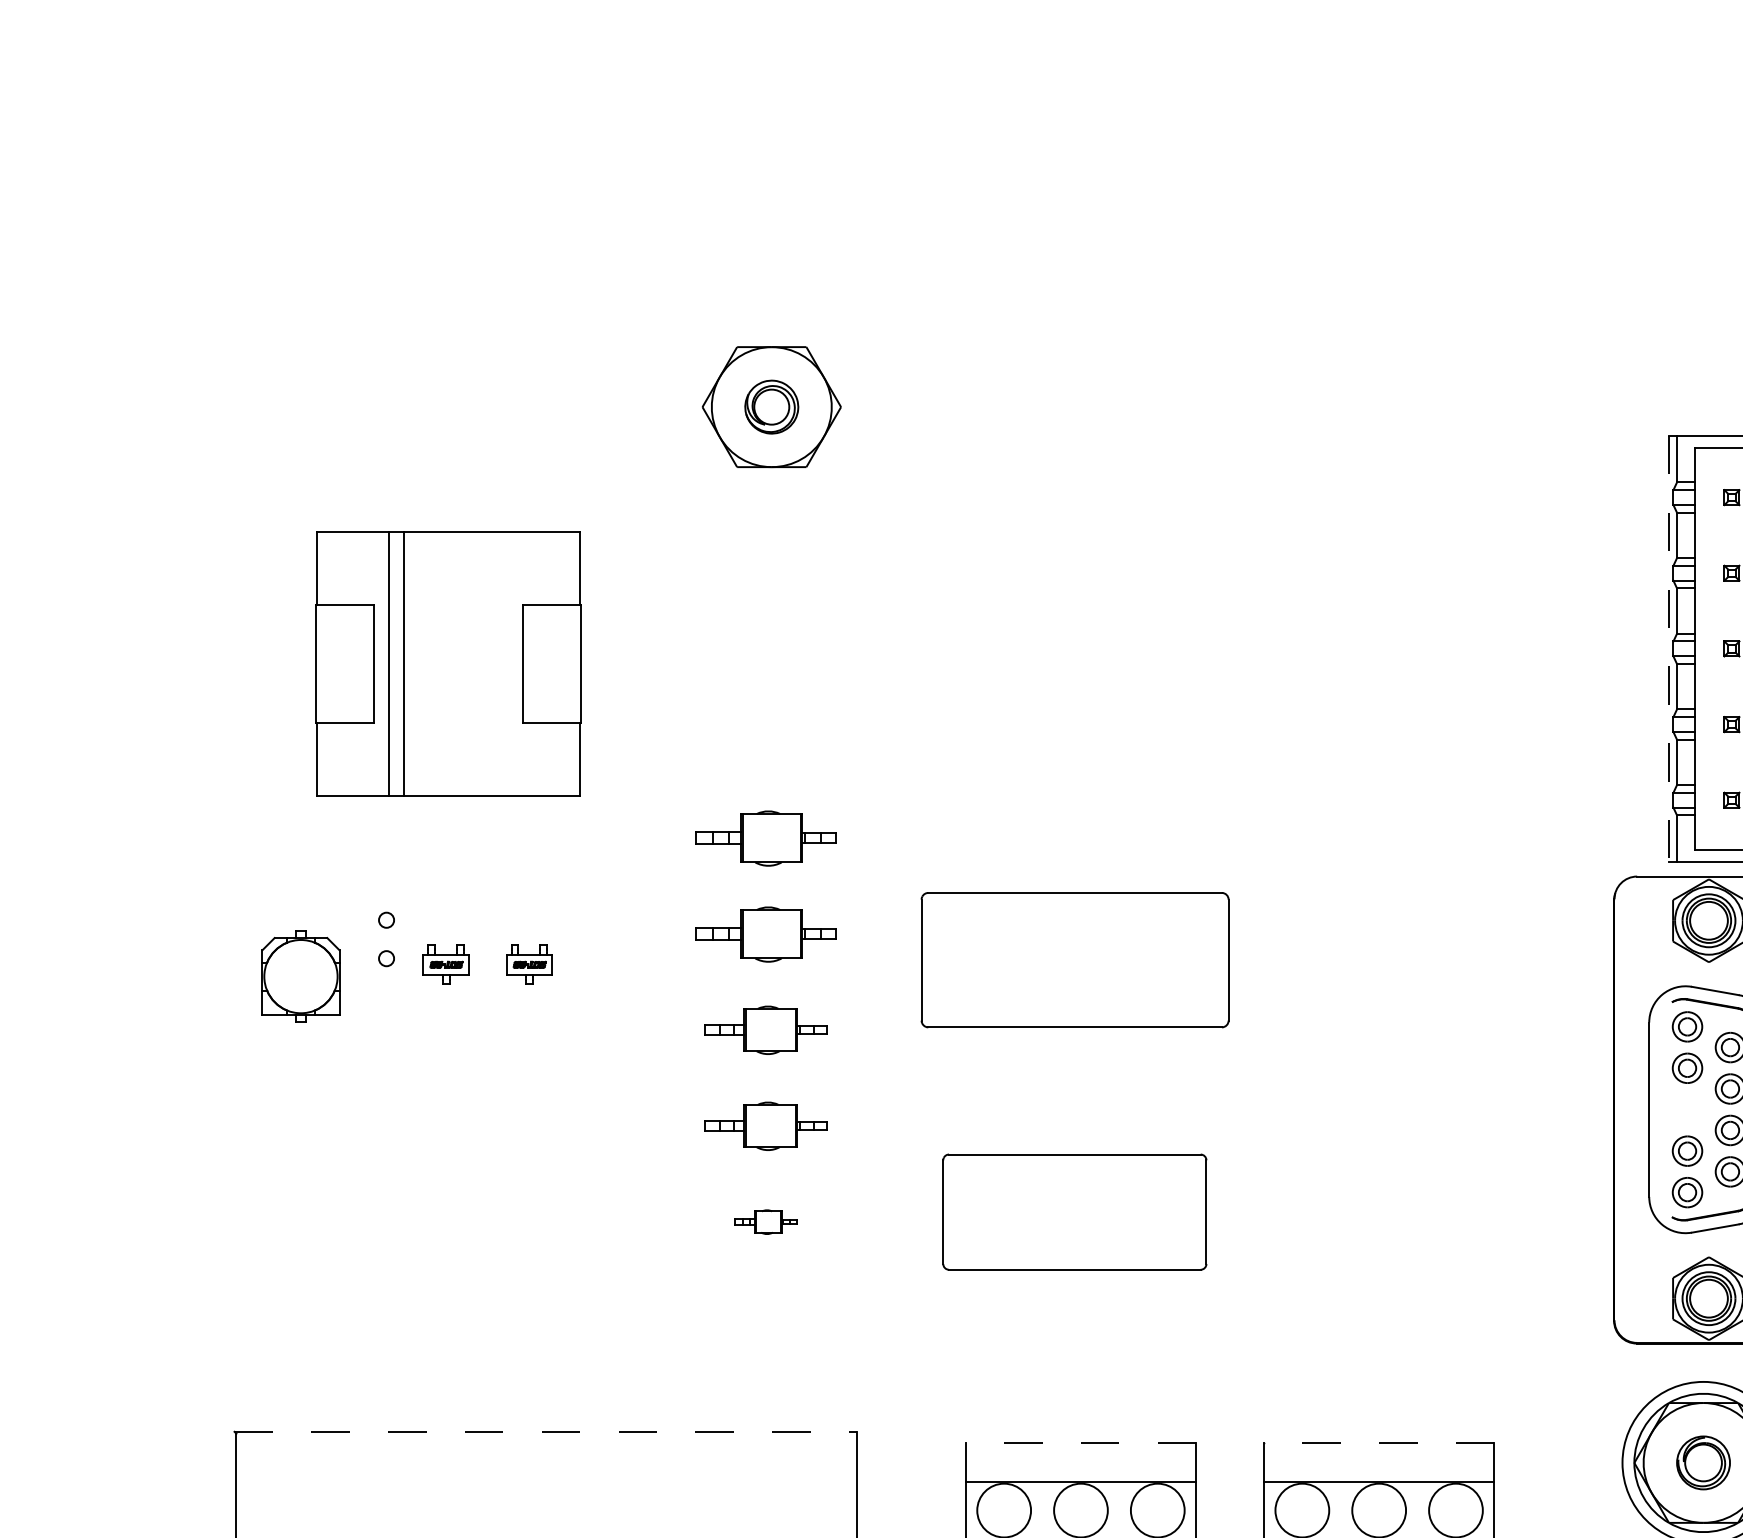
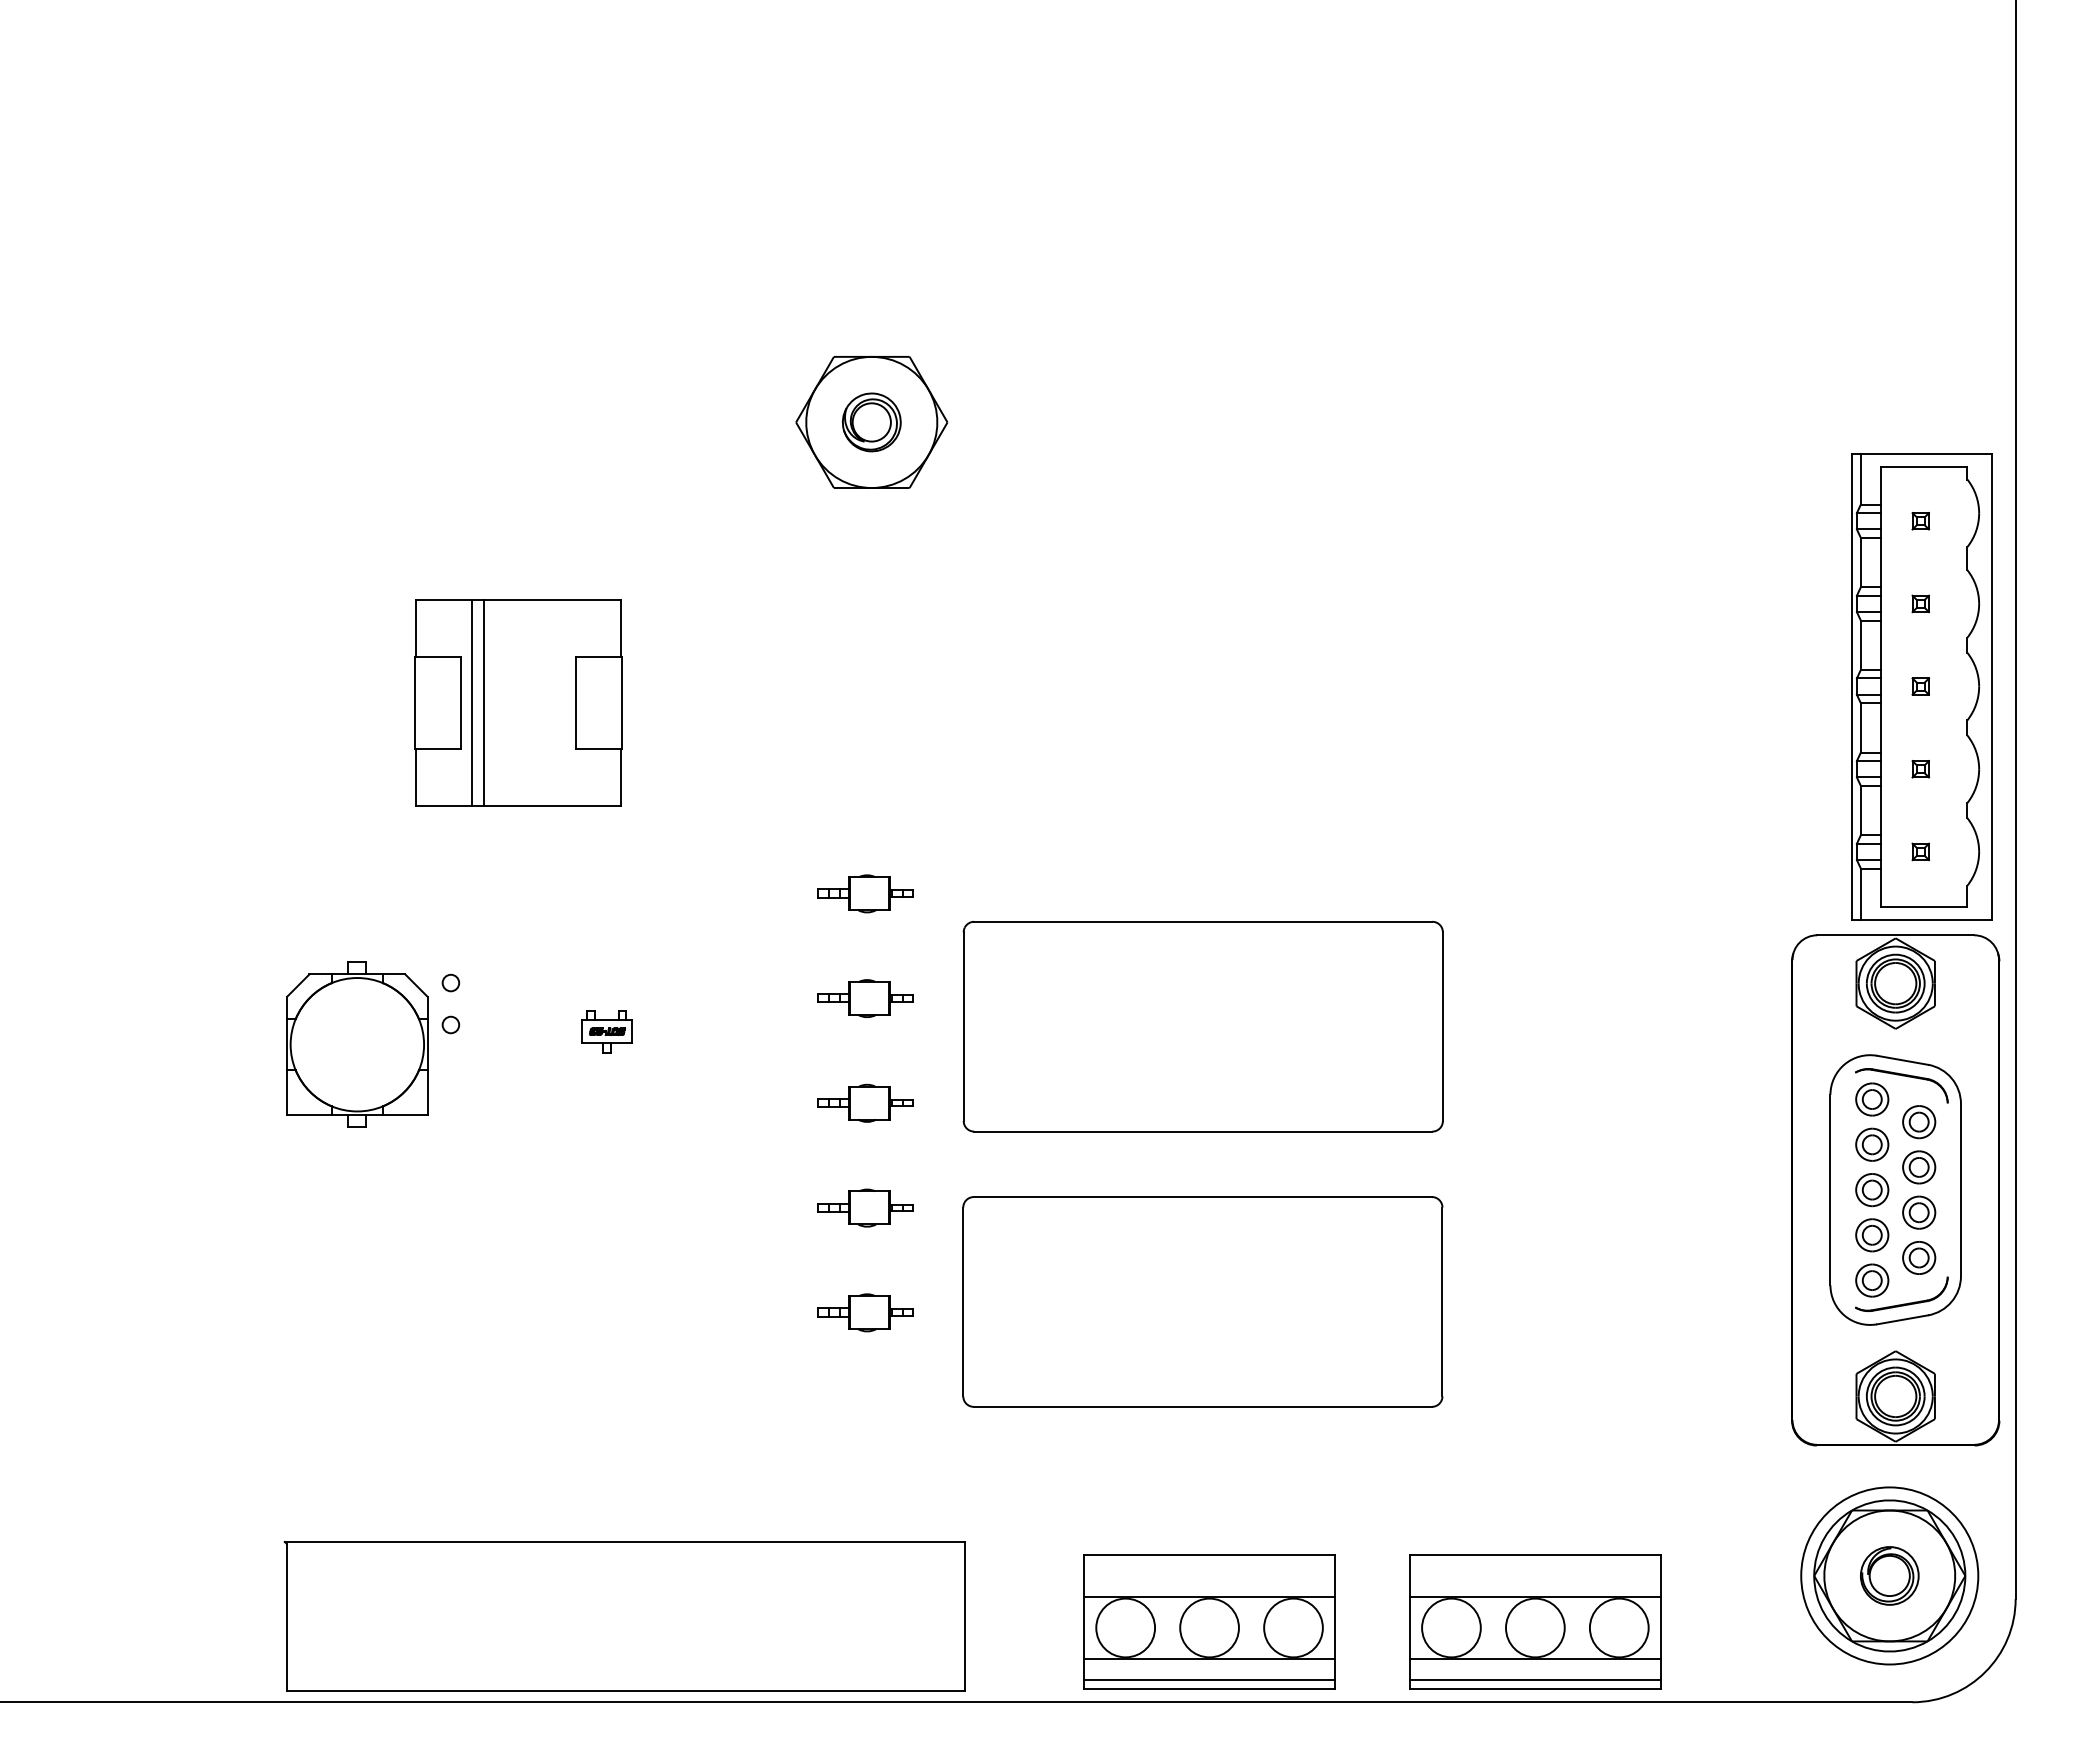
line: (1669, 648) -> (1852, 686), dashed -> solid
part: (448, 663) -> (518, 702), size x0.71
part: (766, 838) -> (865, 893), size x0.62
part: (766, 934) -> (865, 998), size x0.62
part: (1074, 960) -> (1202, 1026), size x1.43
part: (445, 964) -> (515, 1031), removed
part: (301, 976) -> (357, 1044), size x1.67
part: (766, 1030) -> (865, 1103), size x0.71
part: (1687, 1110) -> (1872, 1190), added
part: (766, 1125) -> (865, 1207), size x0.71
part: (1074, 1211) -> (1202, 1301), size x1.67
part: (766, 1221) -> (865, 1312), size x1.43
line: (546, 1431) -> (625, 1541), dashed -> solid
line: (1080, 1443) -> (1209, 1554), dashed -> solid
line: (1379, 1443) -> (1535, 1554), dashed -> solid

